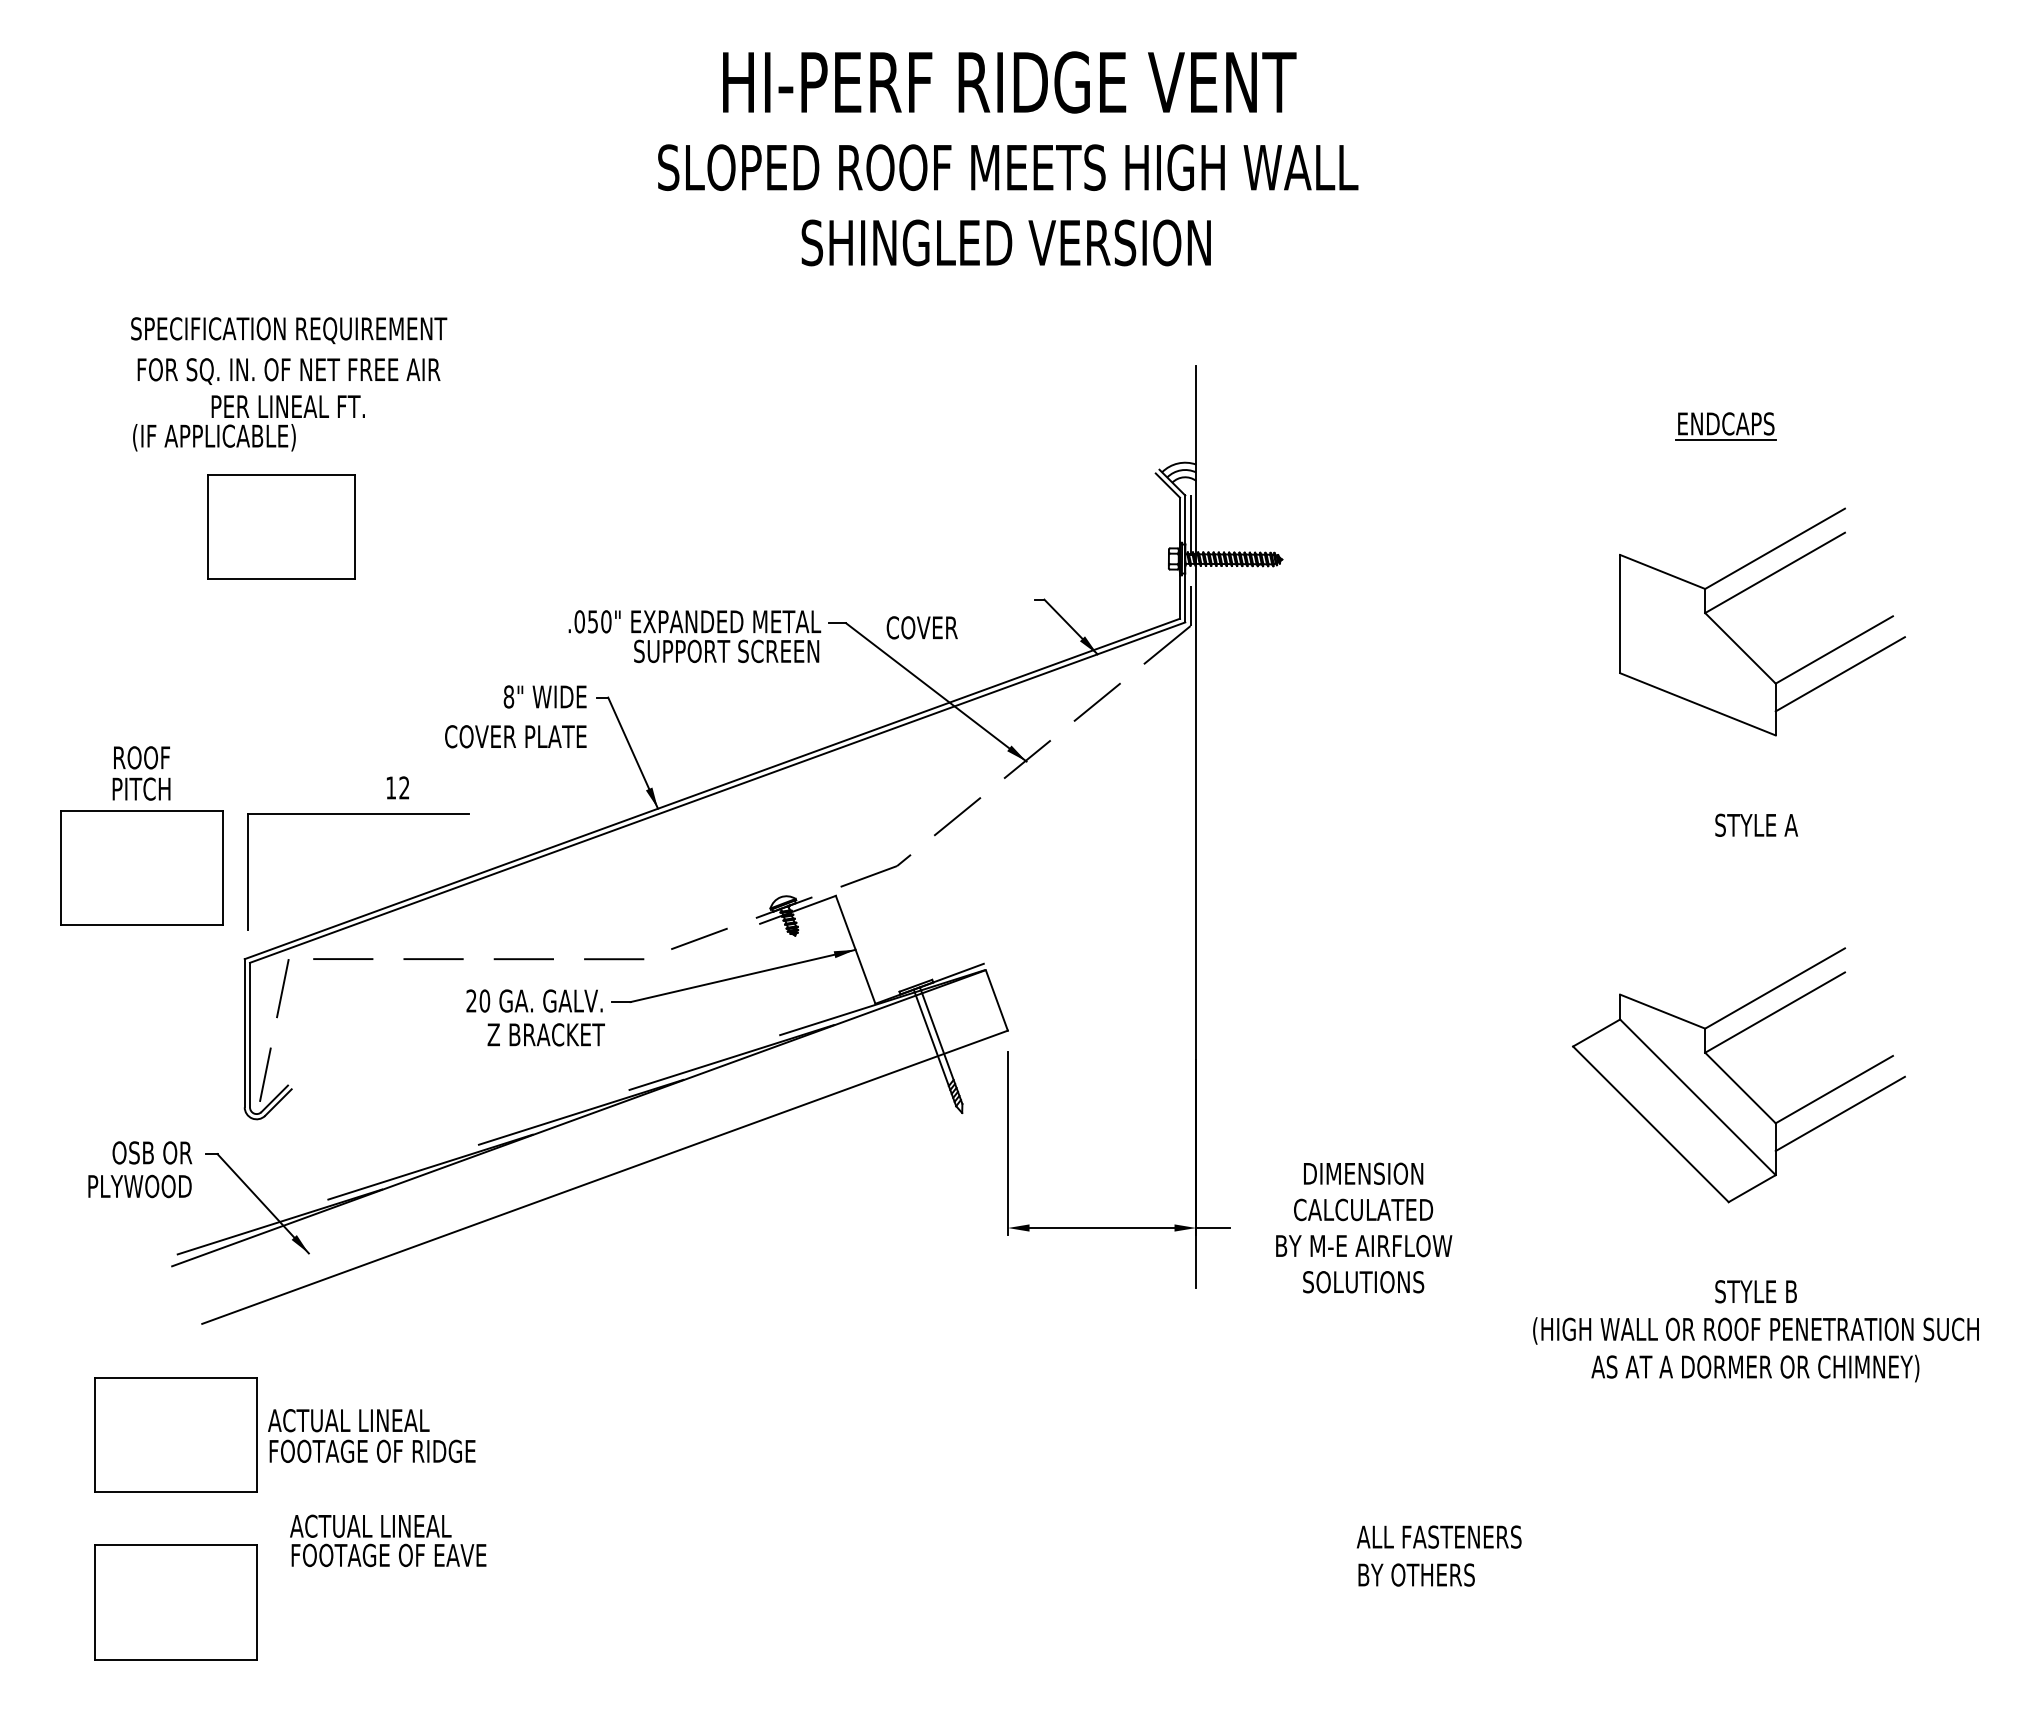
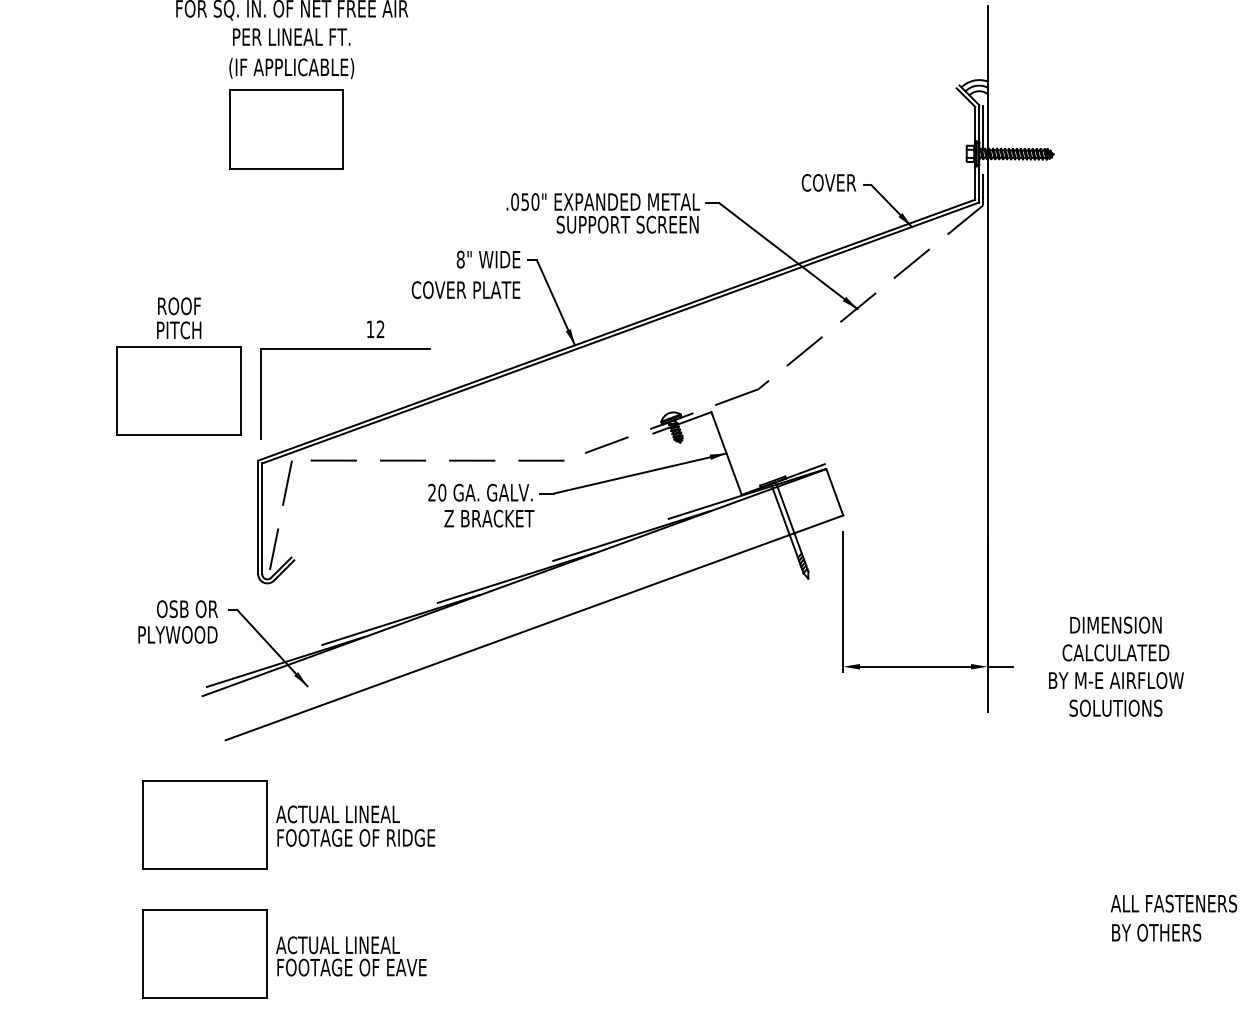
text: (214, 437) -> (291, 68), moved
text: (921, 627) -> (828, 182), moved
text: (388, 1540) -> (351, 956), moved

